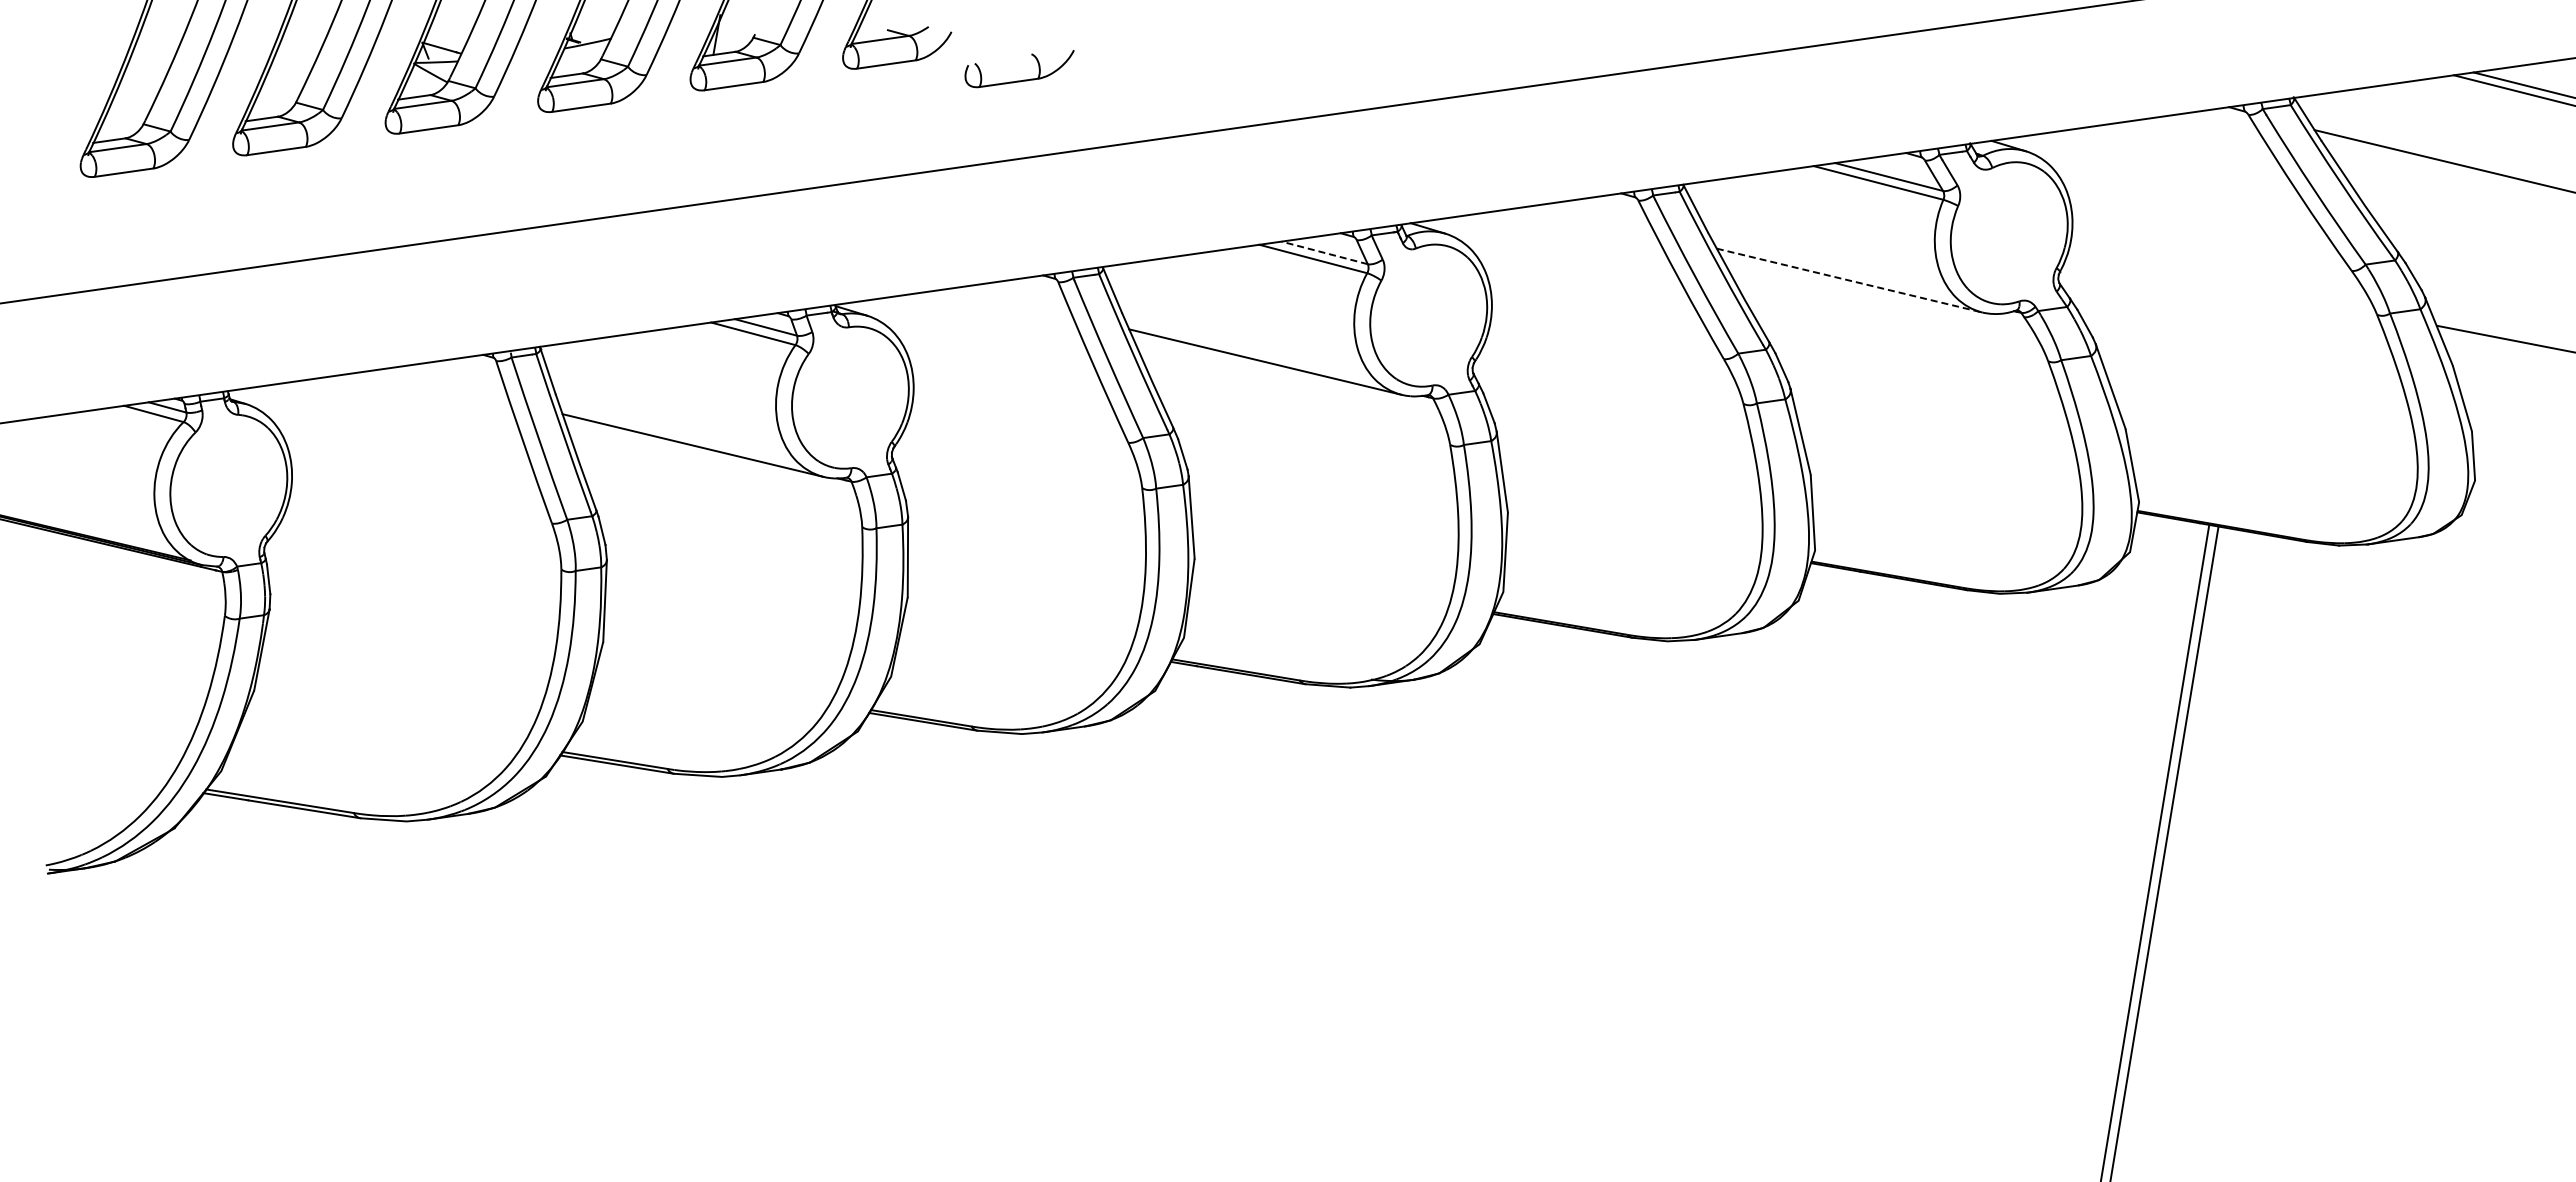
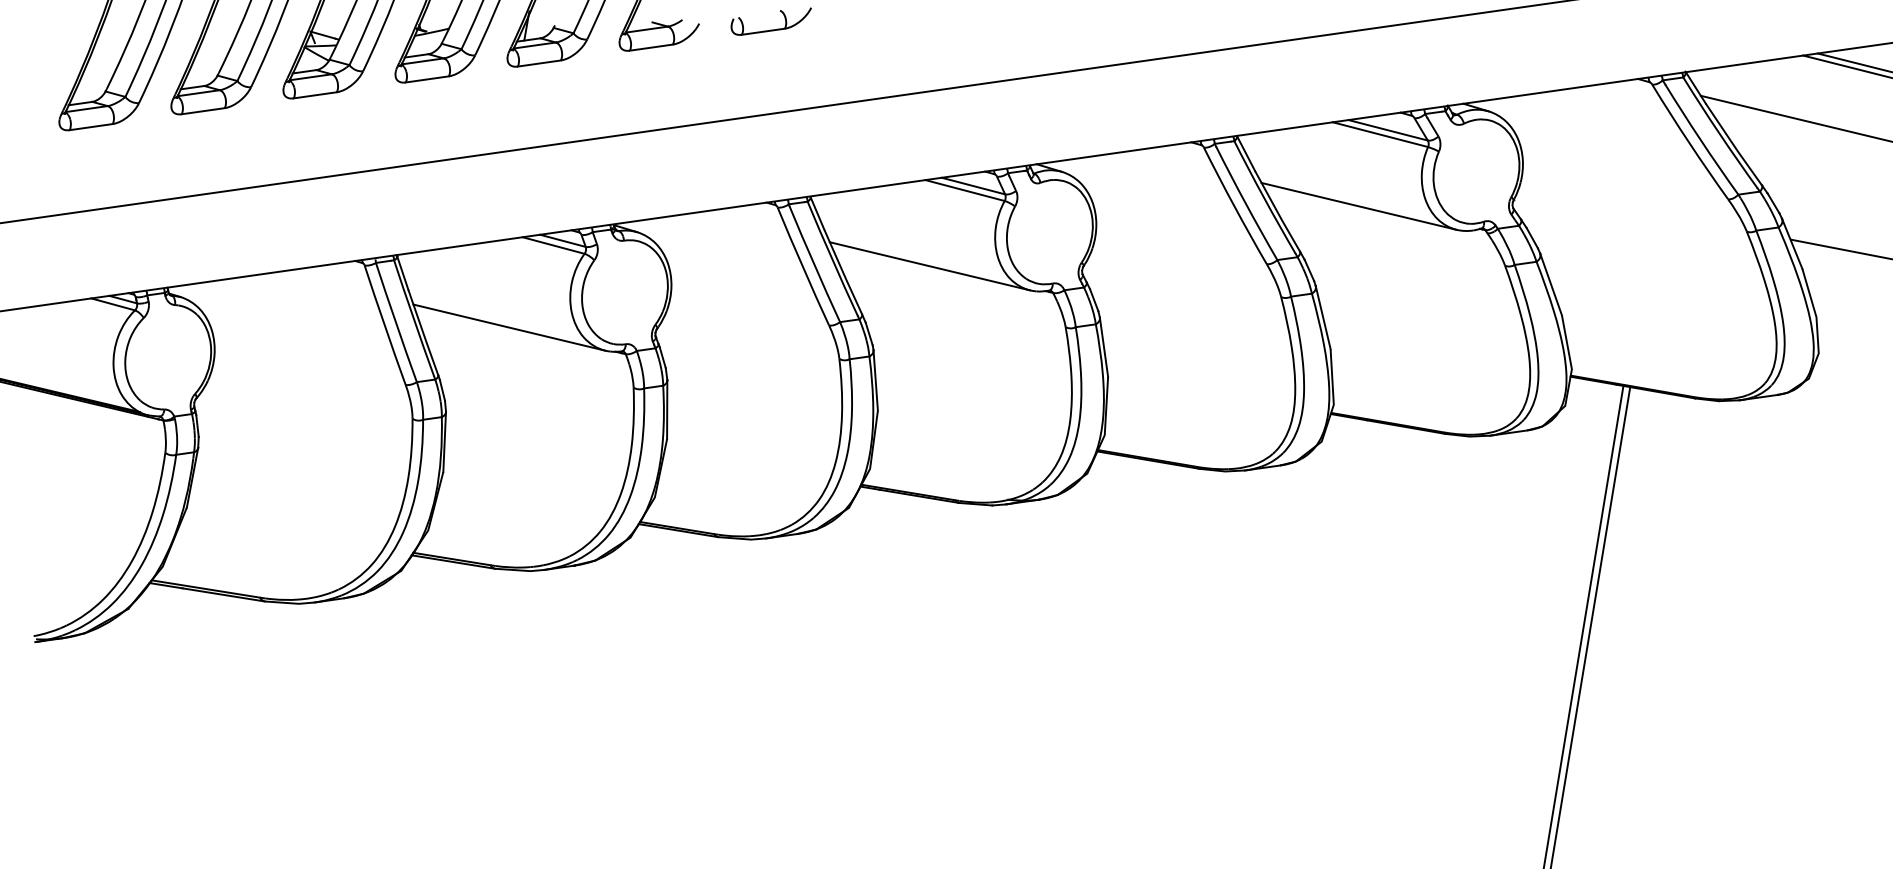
part: (1023, 79) -> (774, 29), moved
line: (1324, 252) -> (973, 185), dashed -> solid
line: (1850, 280) -> (1359, 206), dashed -> solid

